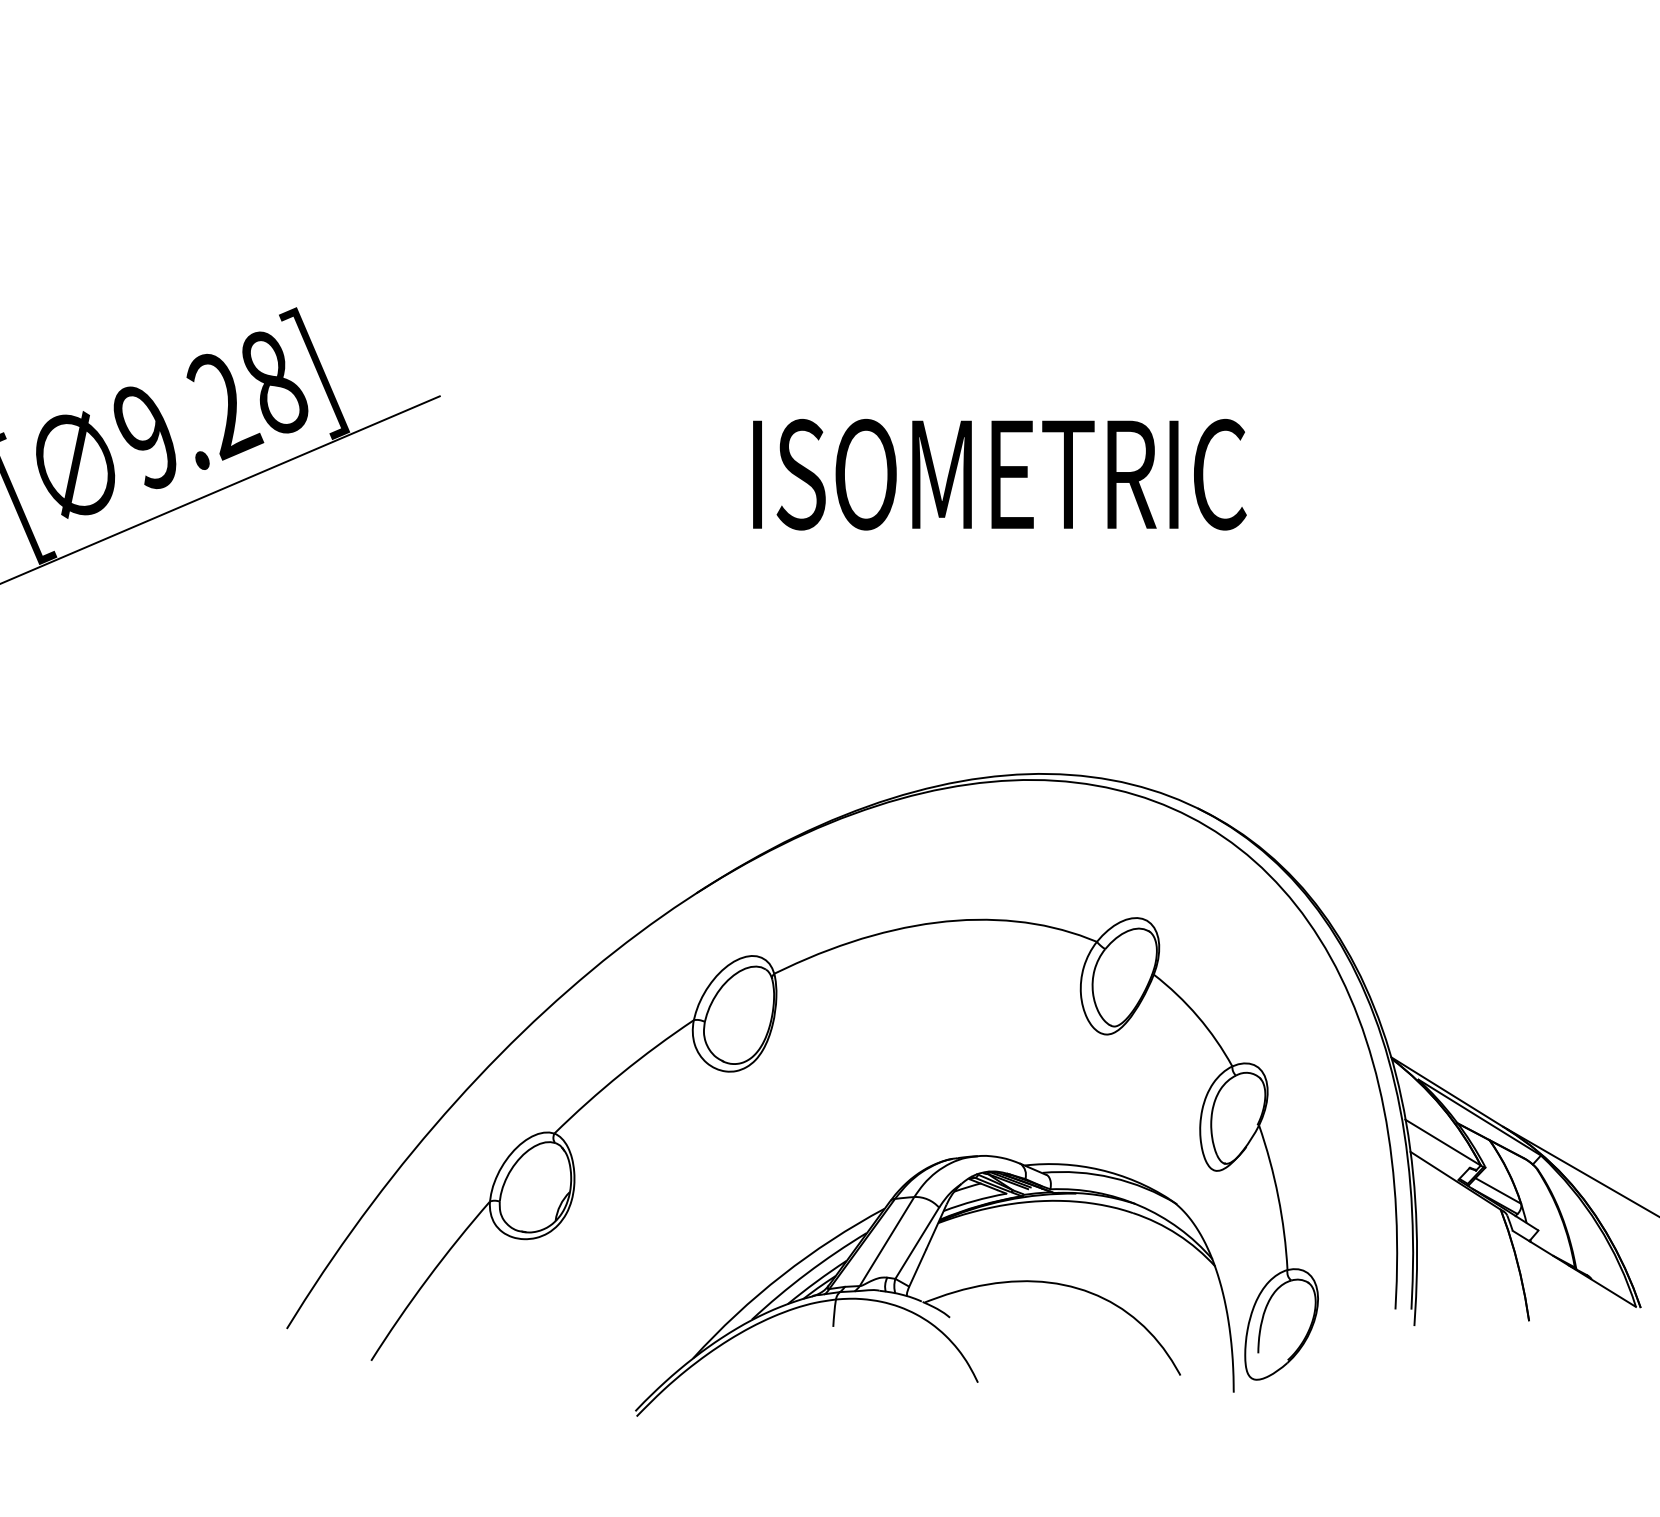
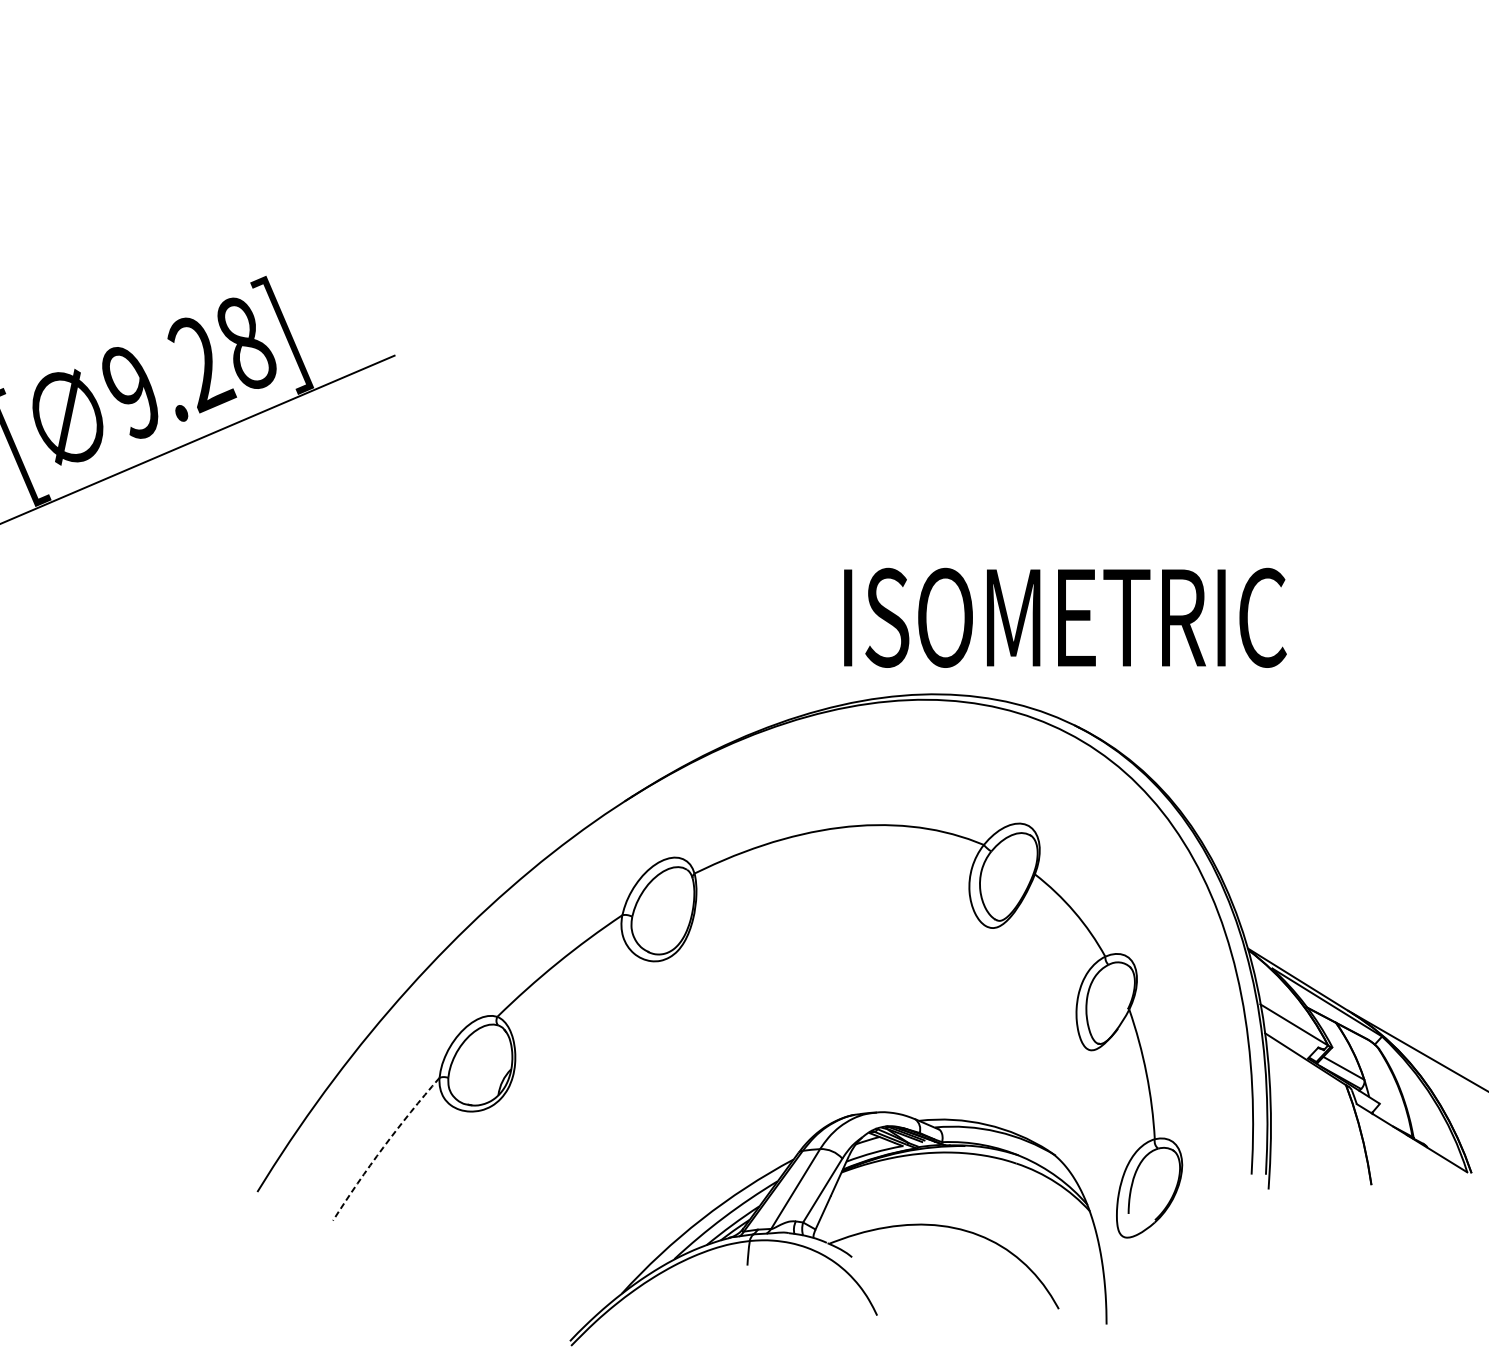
text: (999, 474) -> (1065, 617), moved
arc: (427, 1278) -> (383, 1146), solid -> dashed
part: (937, 1296) -> (840, 1238), moved

